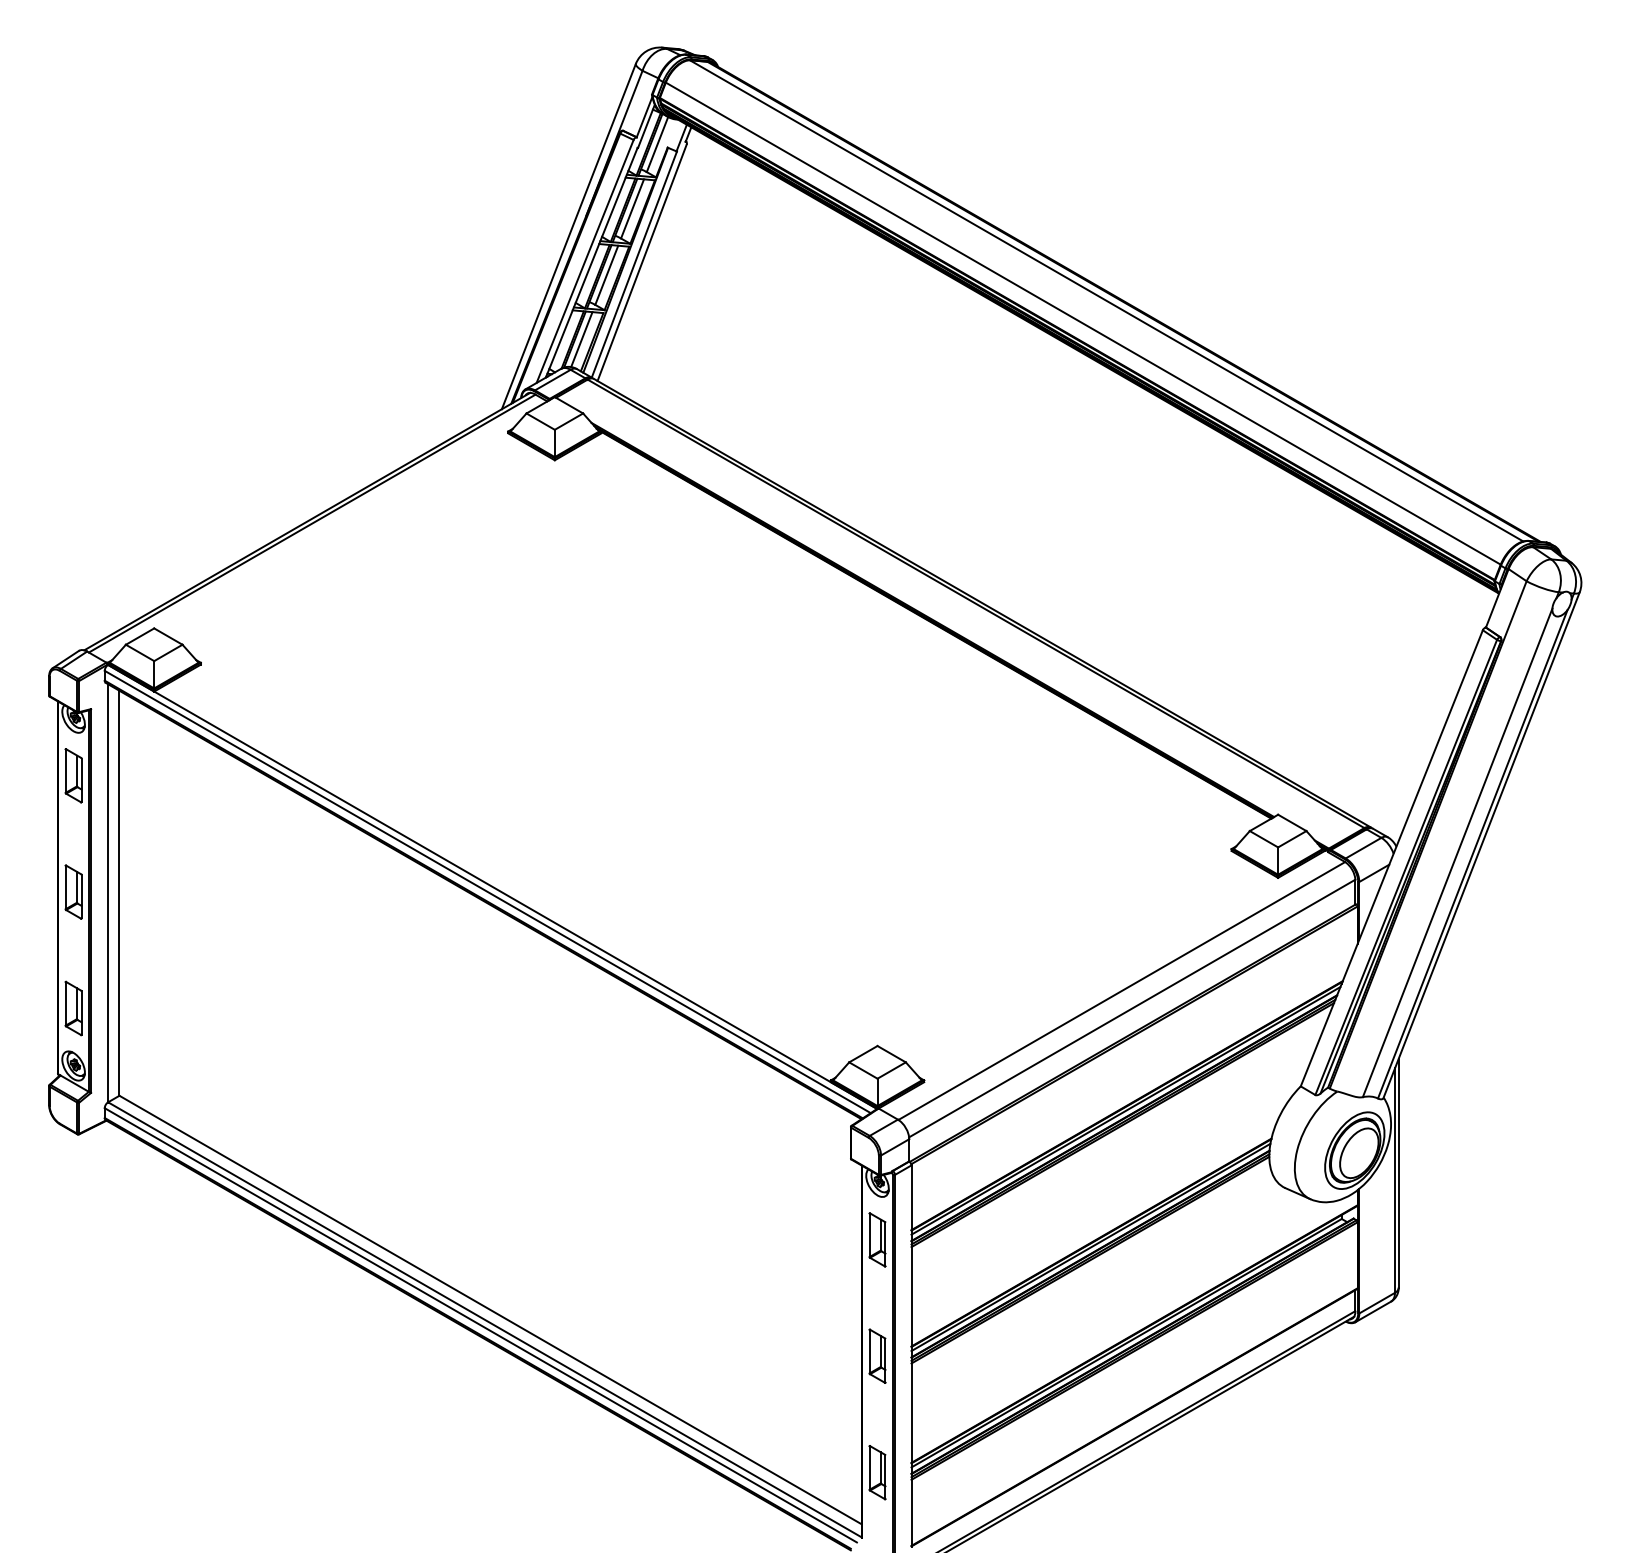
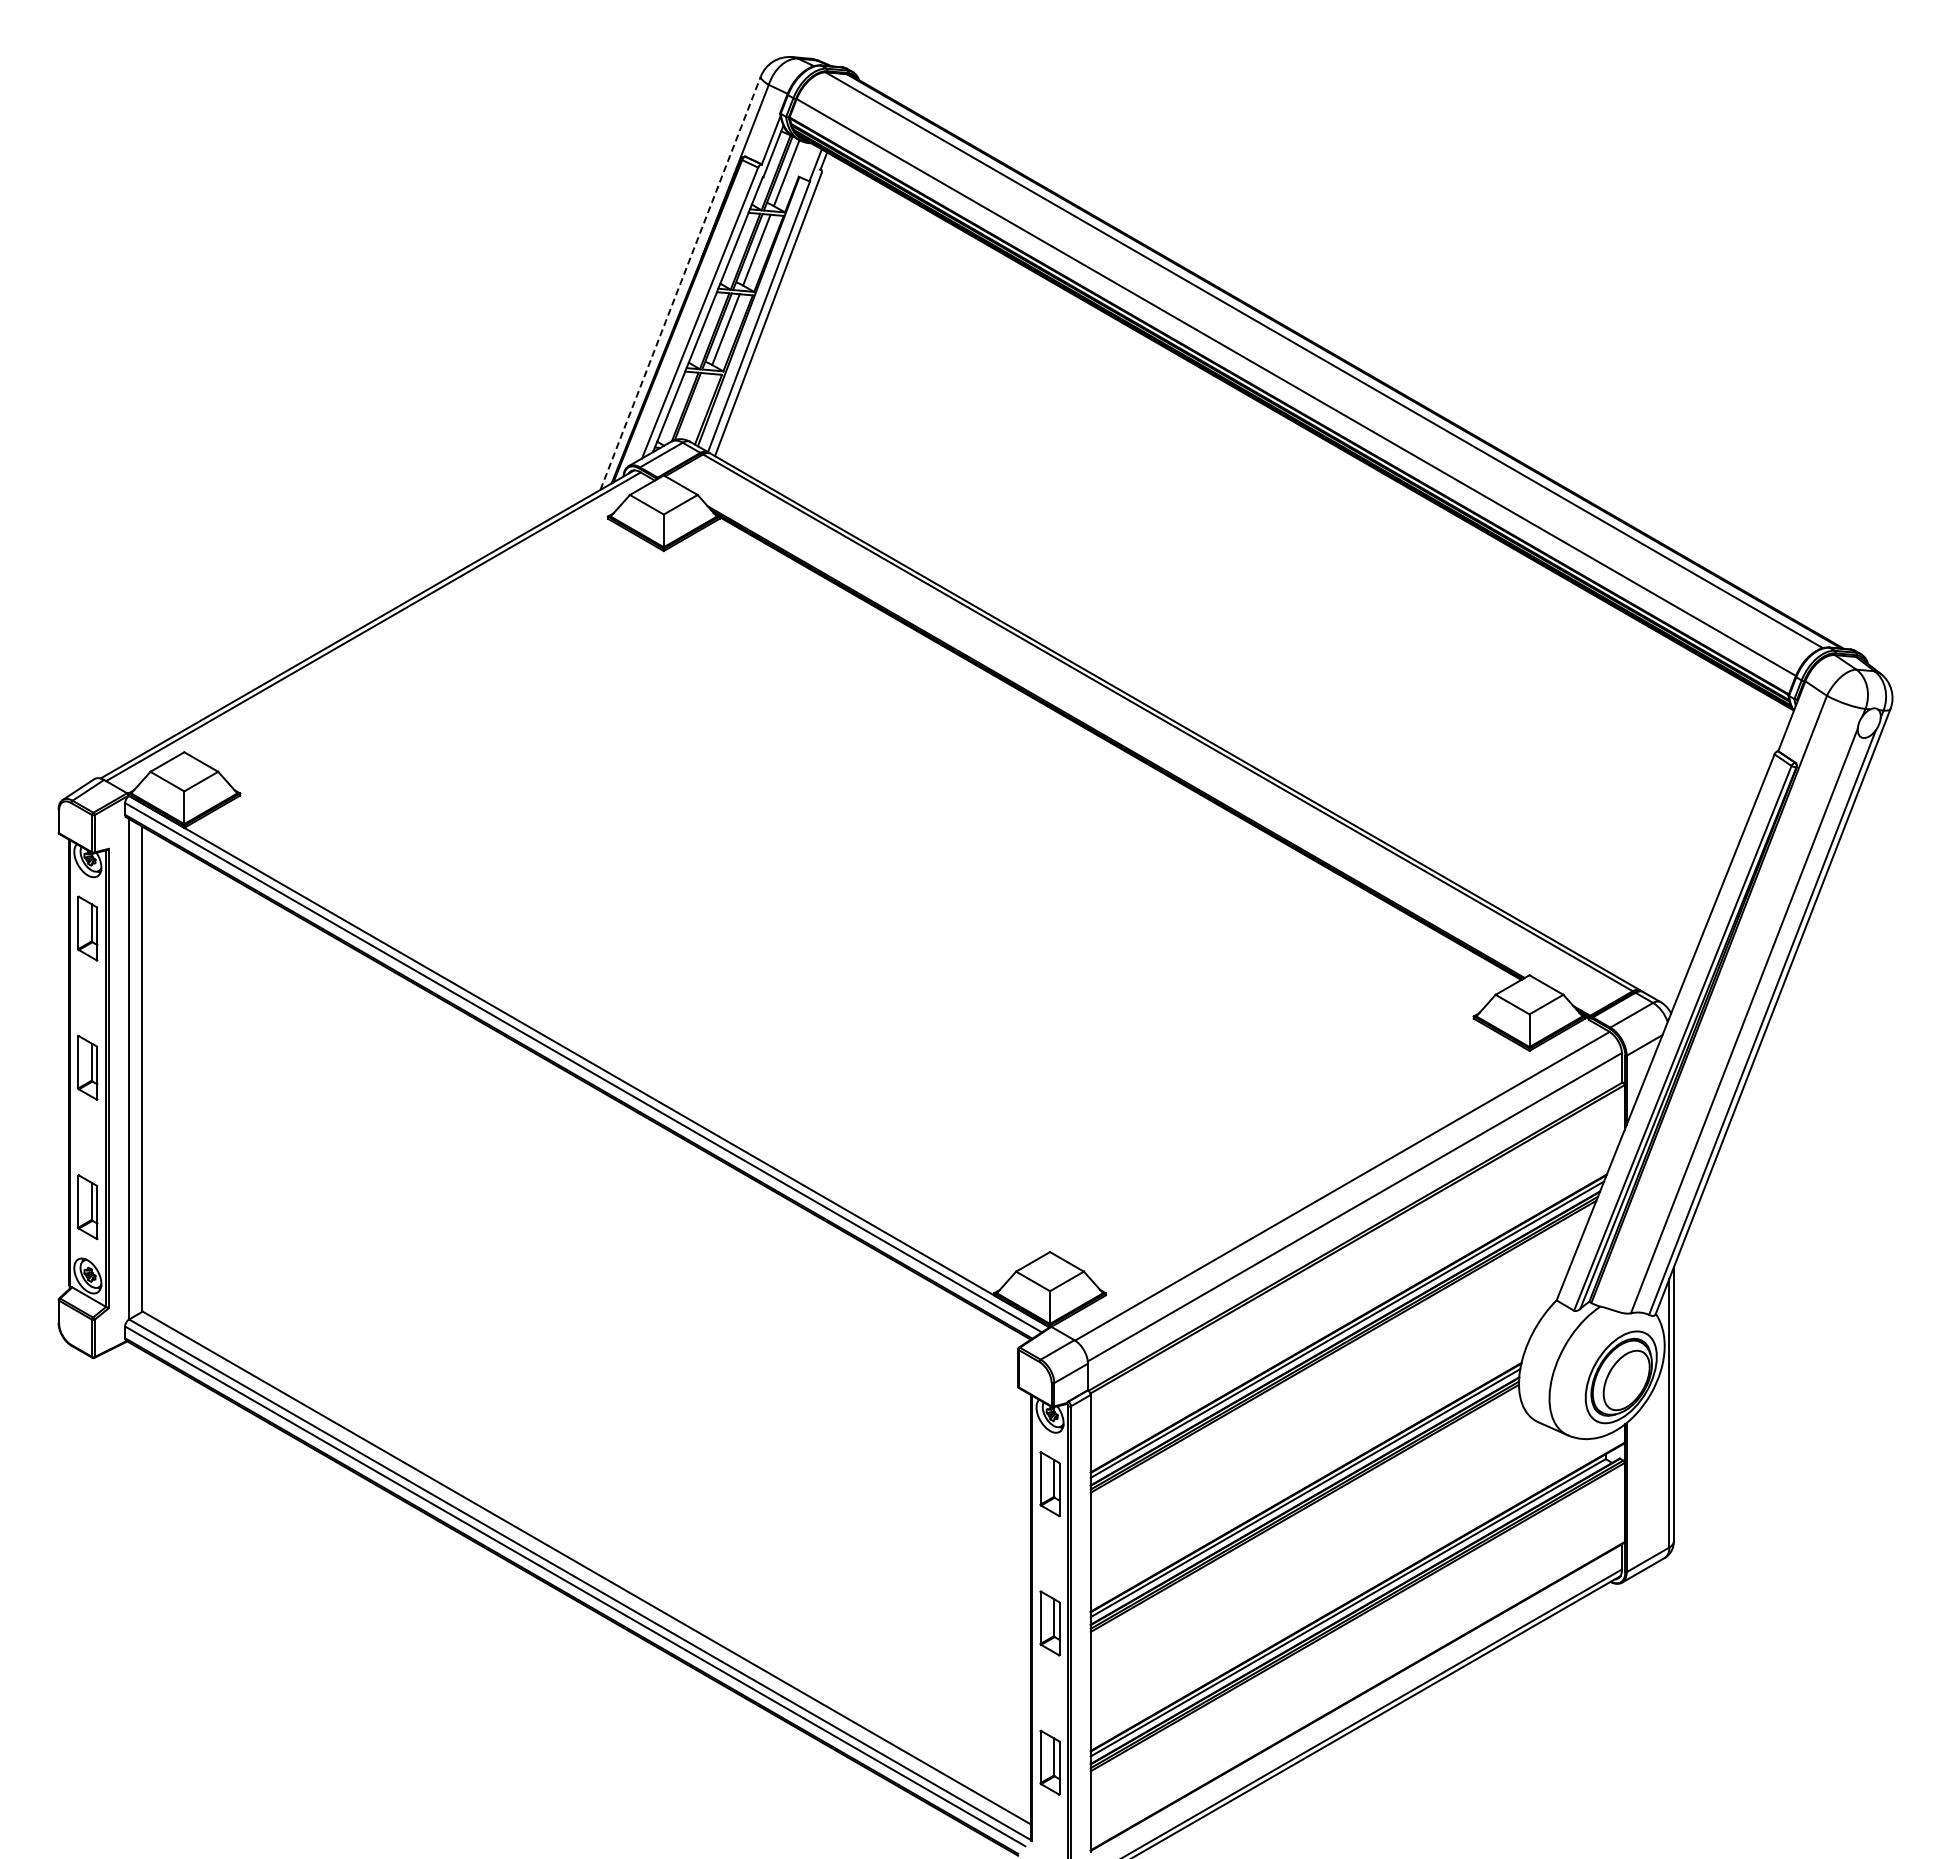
line: (568, 236) -> (680, 283), solid -> dashed
line: (581, 339) -> (695, 406), removed

